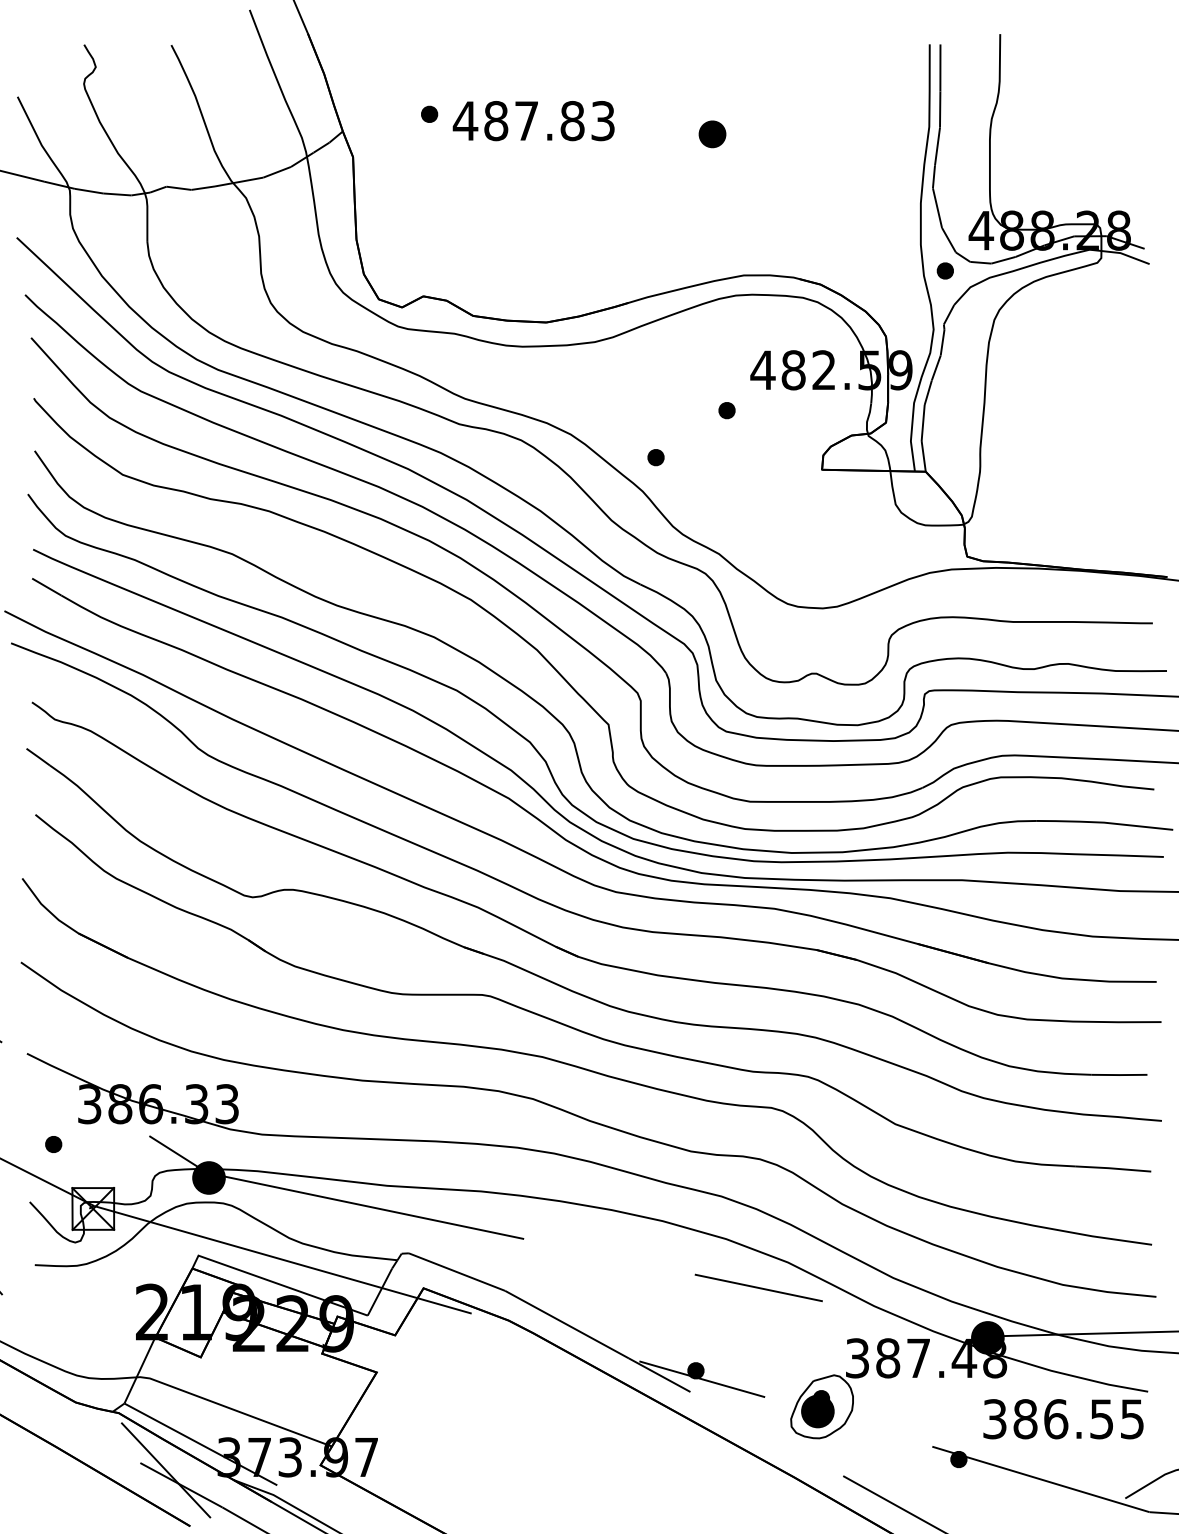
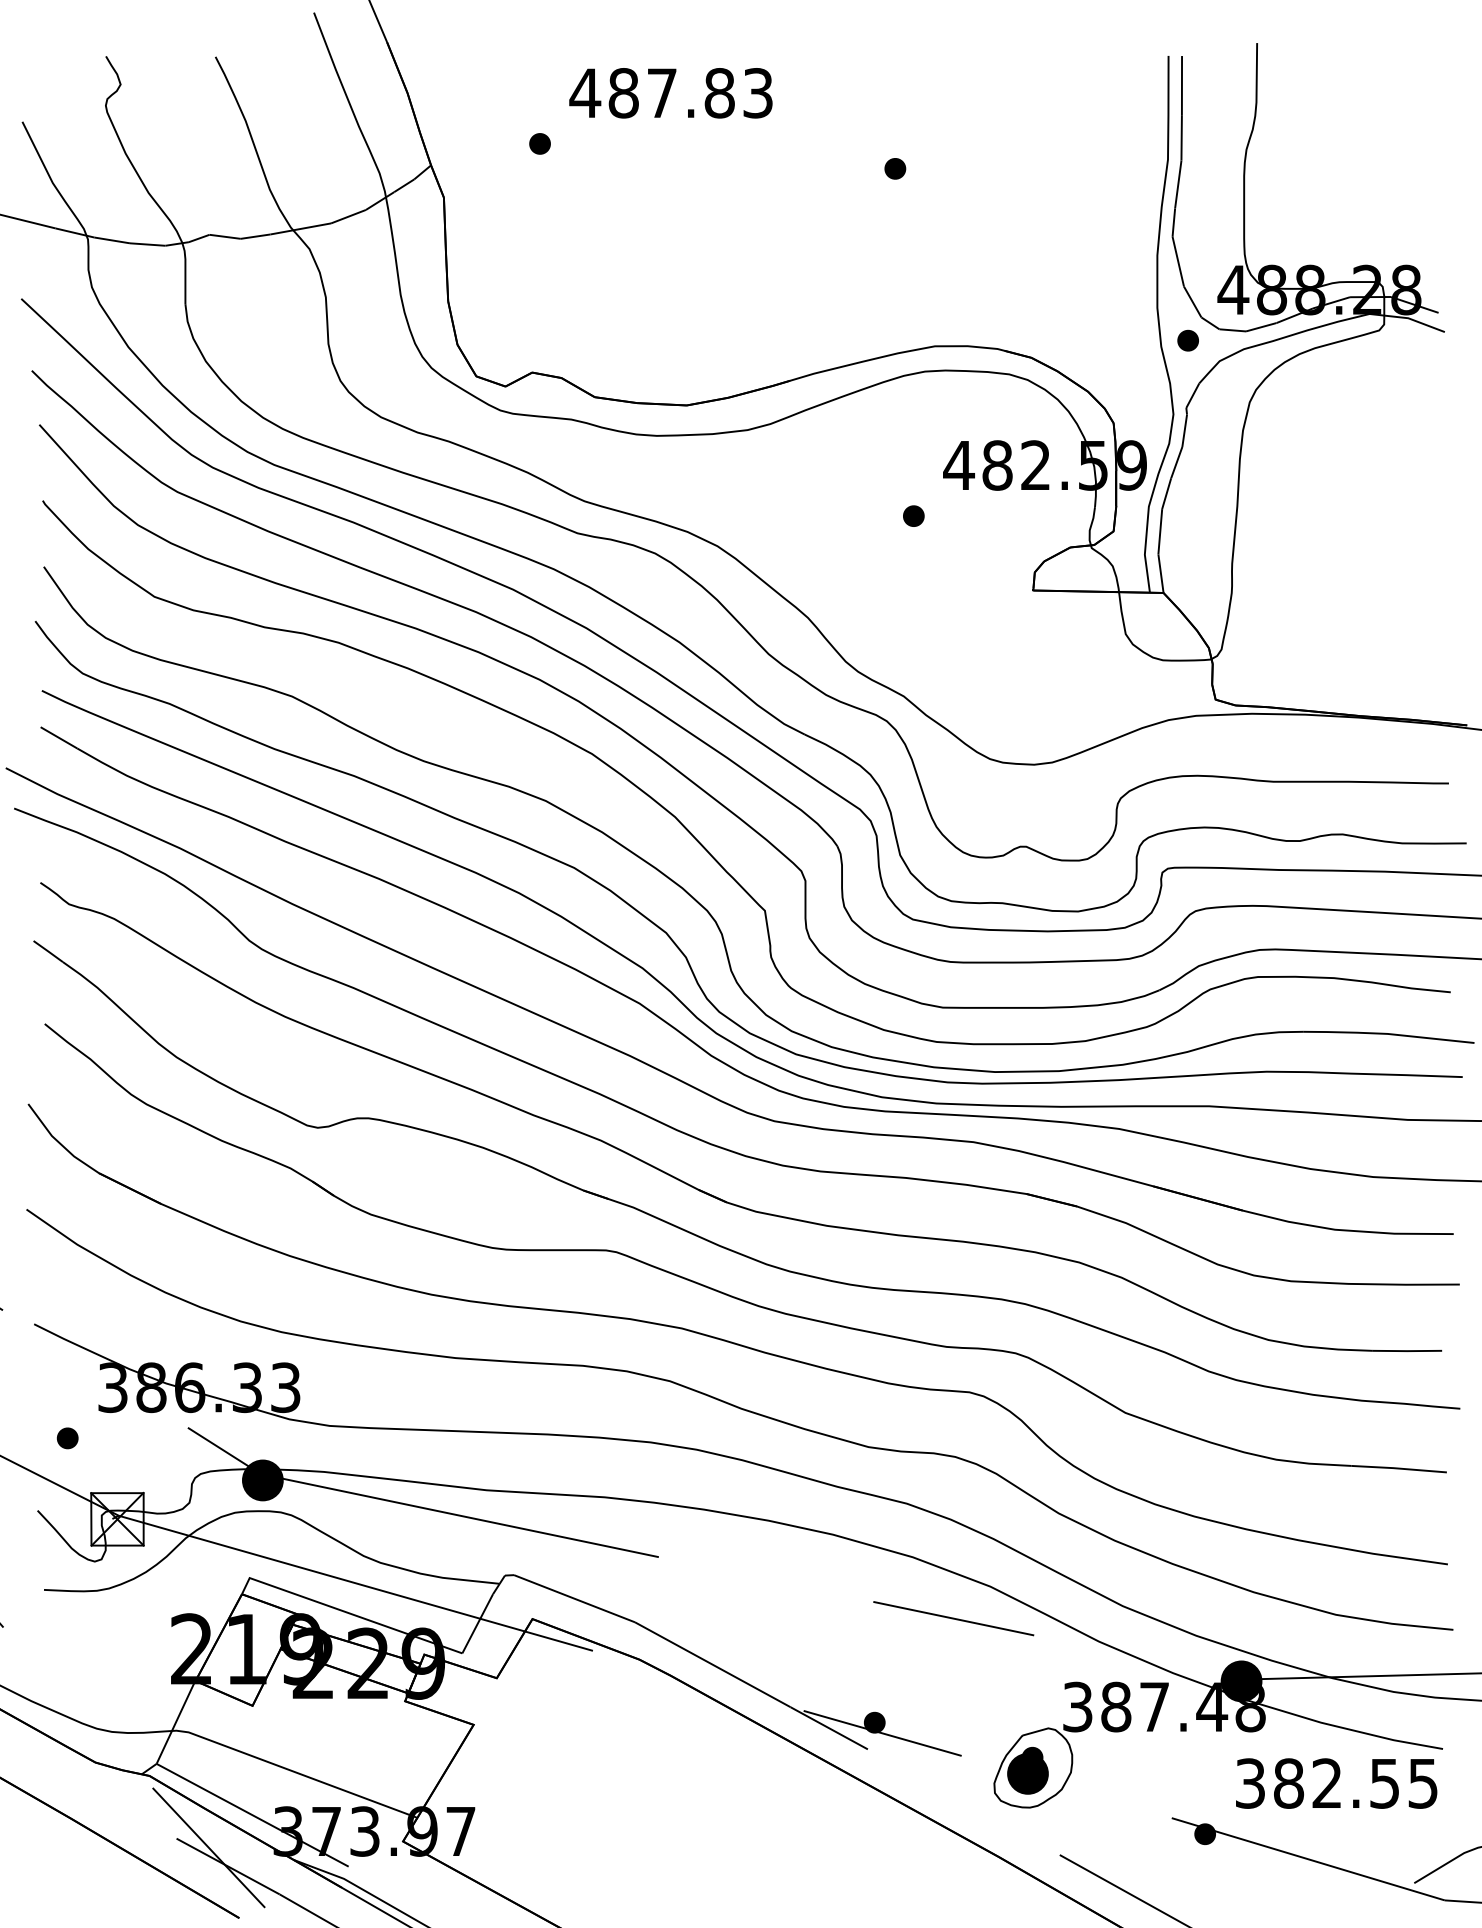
text: (533, 121) -> (670, 93), moved
part: (711, 133) -> (894, 167), size x0.62
part: (655, 457) -> (823, 575), removed
text: (1056, 1419) -> (1327, 1783), 386.55 -> 382.55

